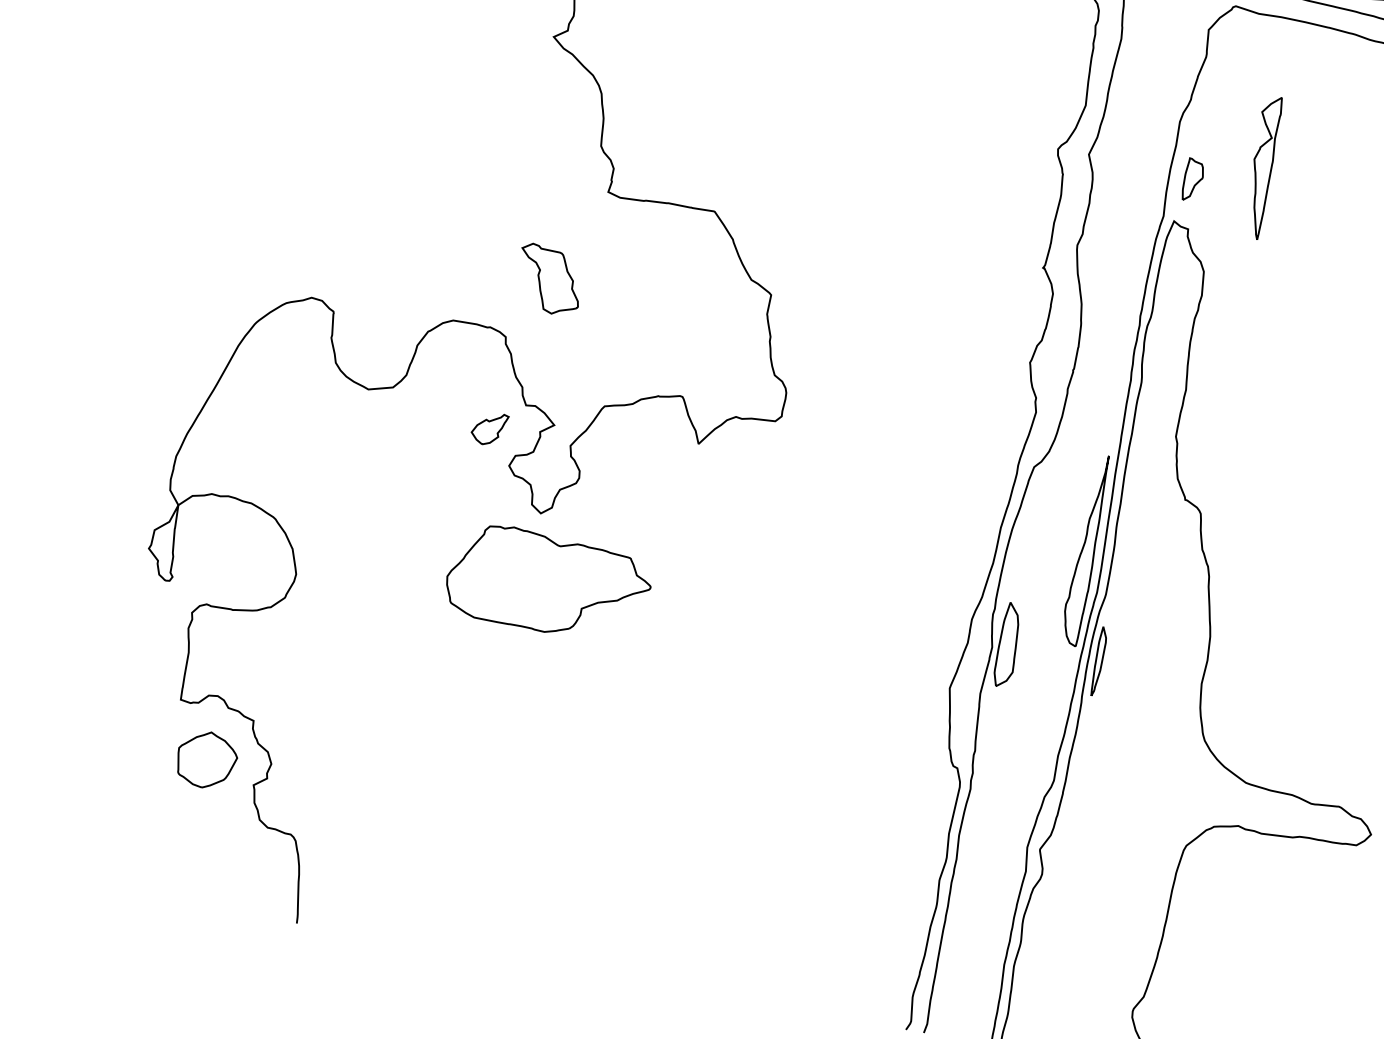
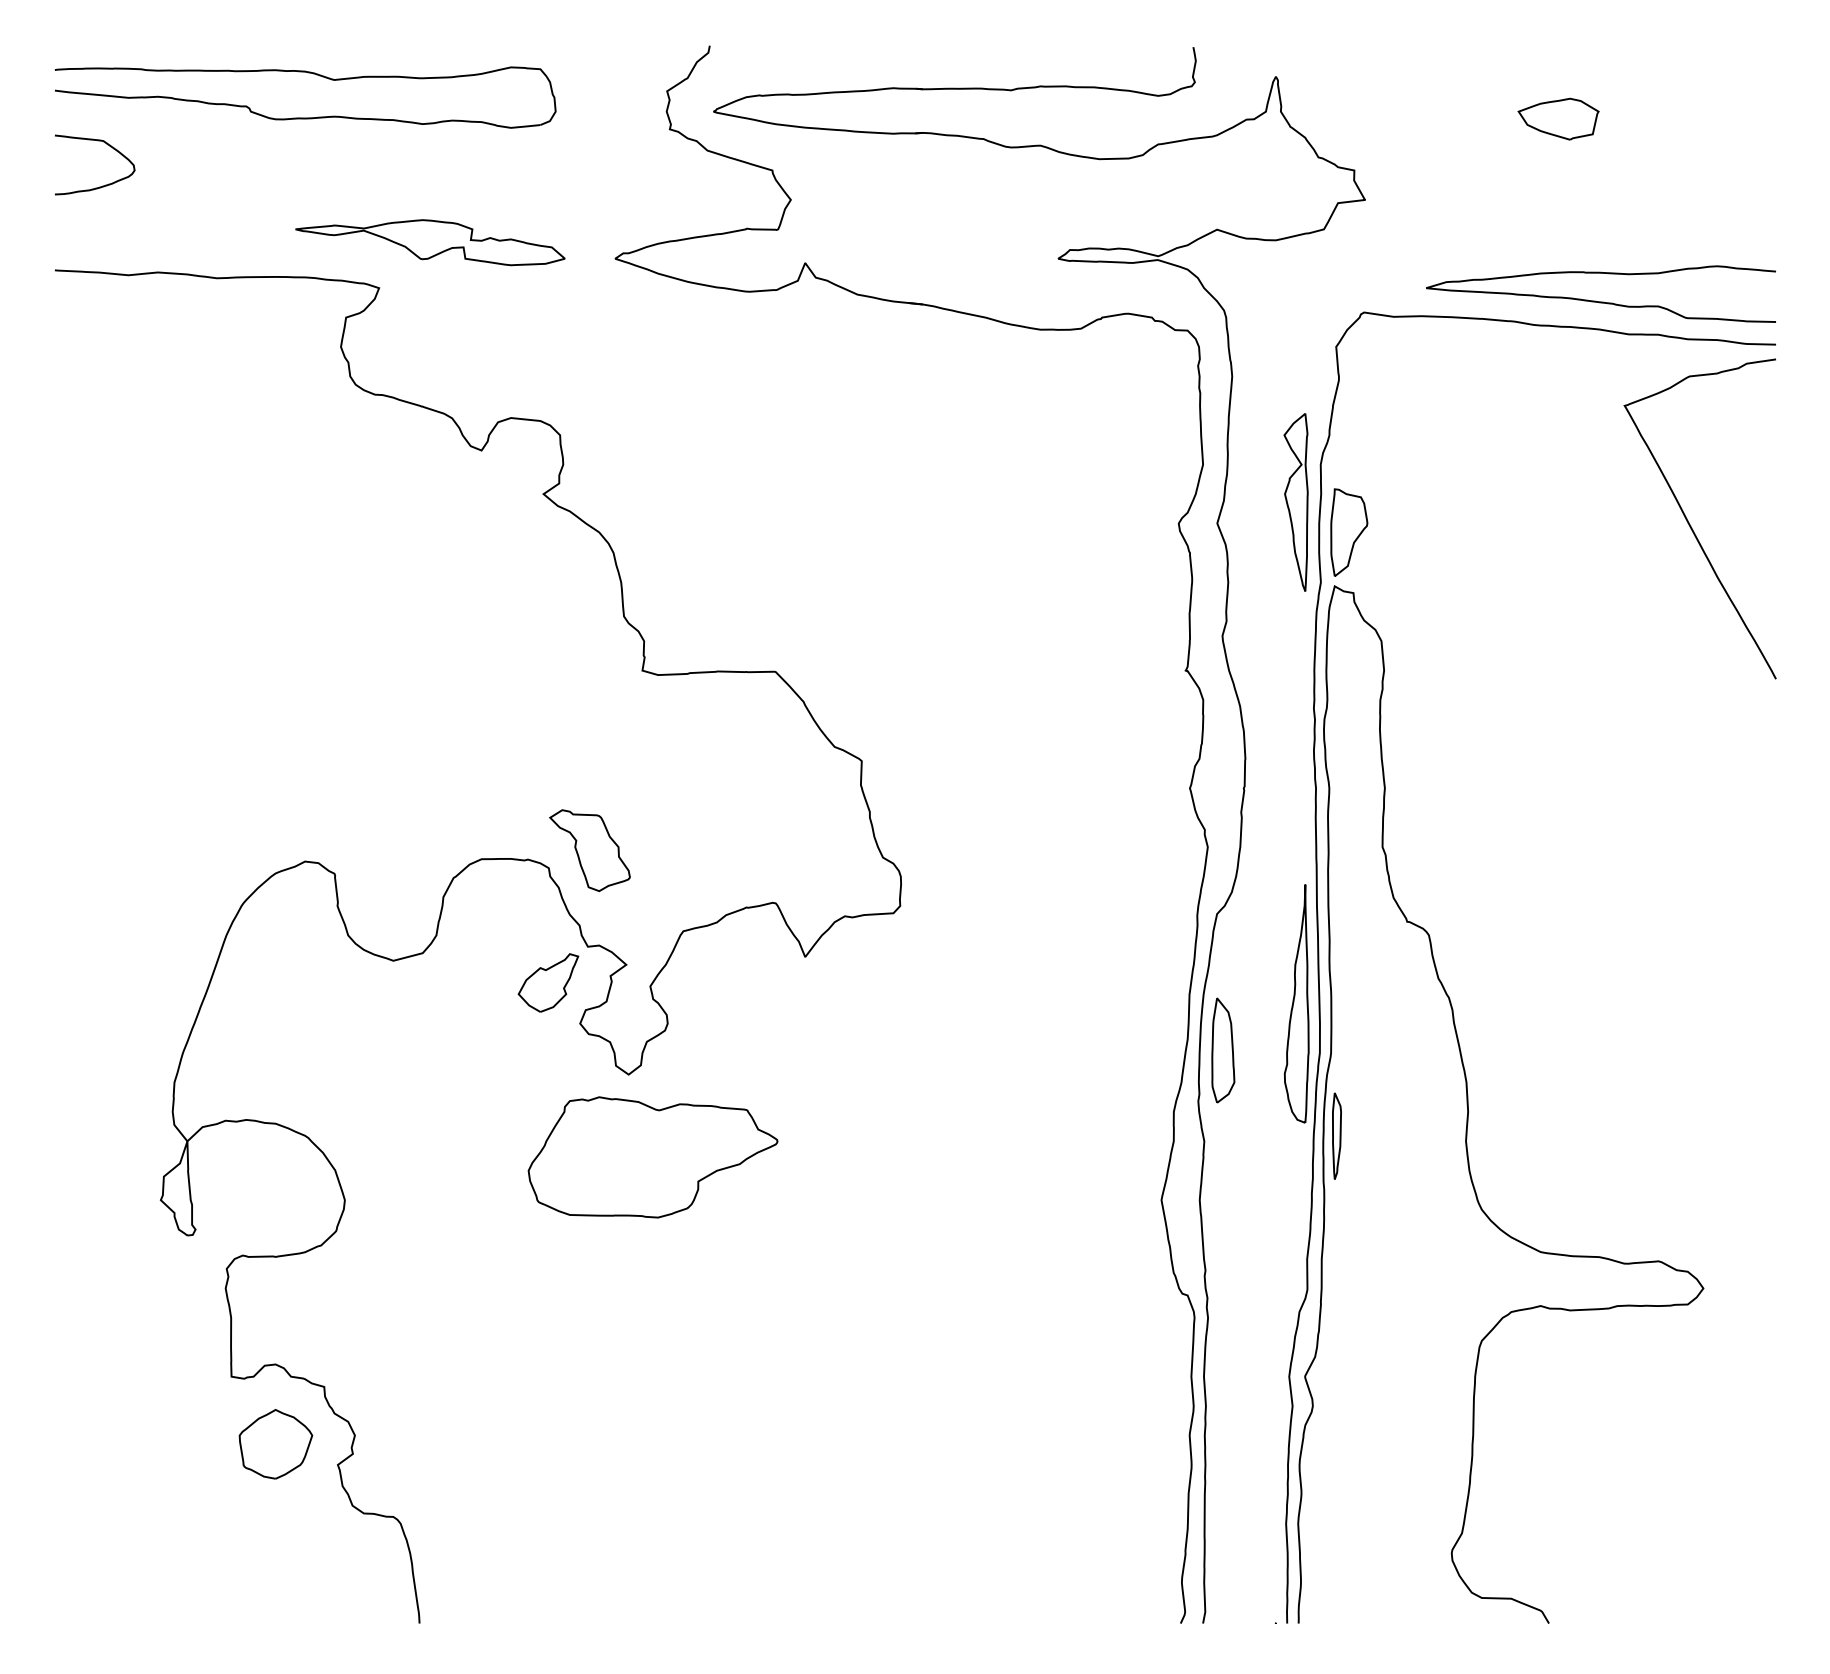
part: (1261, 167) -> (1295, 502), moved
part: (1193, 180) -> (1349, 532), size x1.67
part: (549, 279) -> (589, 850), moved
part: (489, 428) -> (548, 982), size x1.43
part: (1008, 645) -> (1223, 1050), moved

